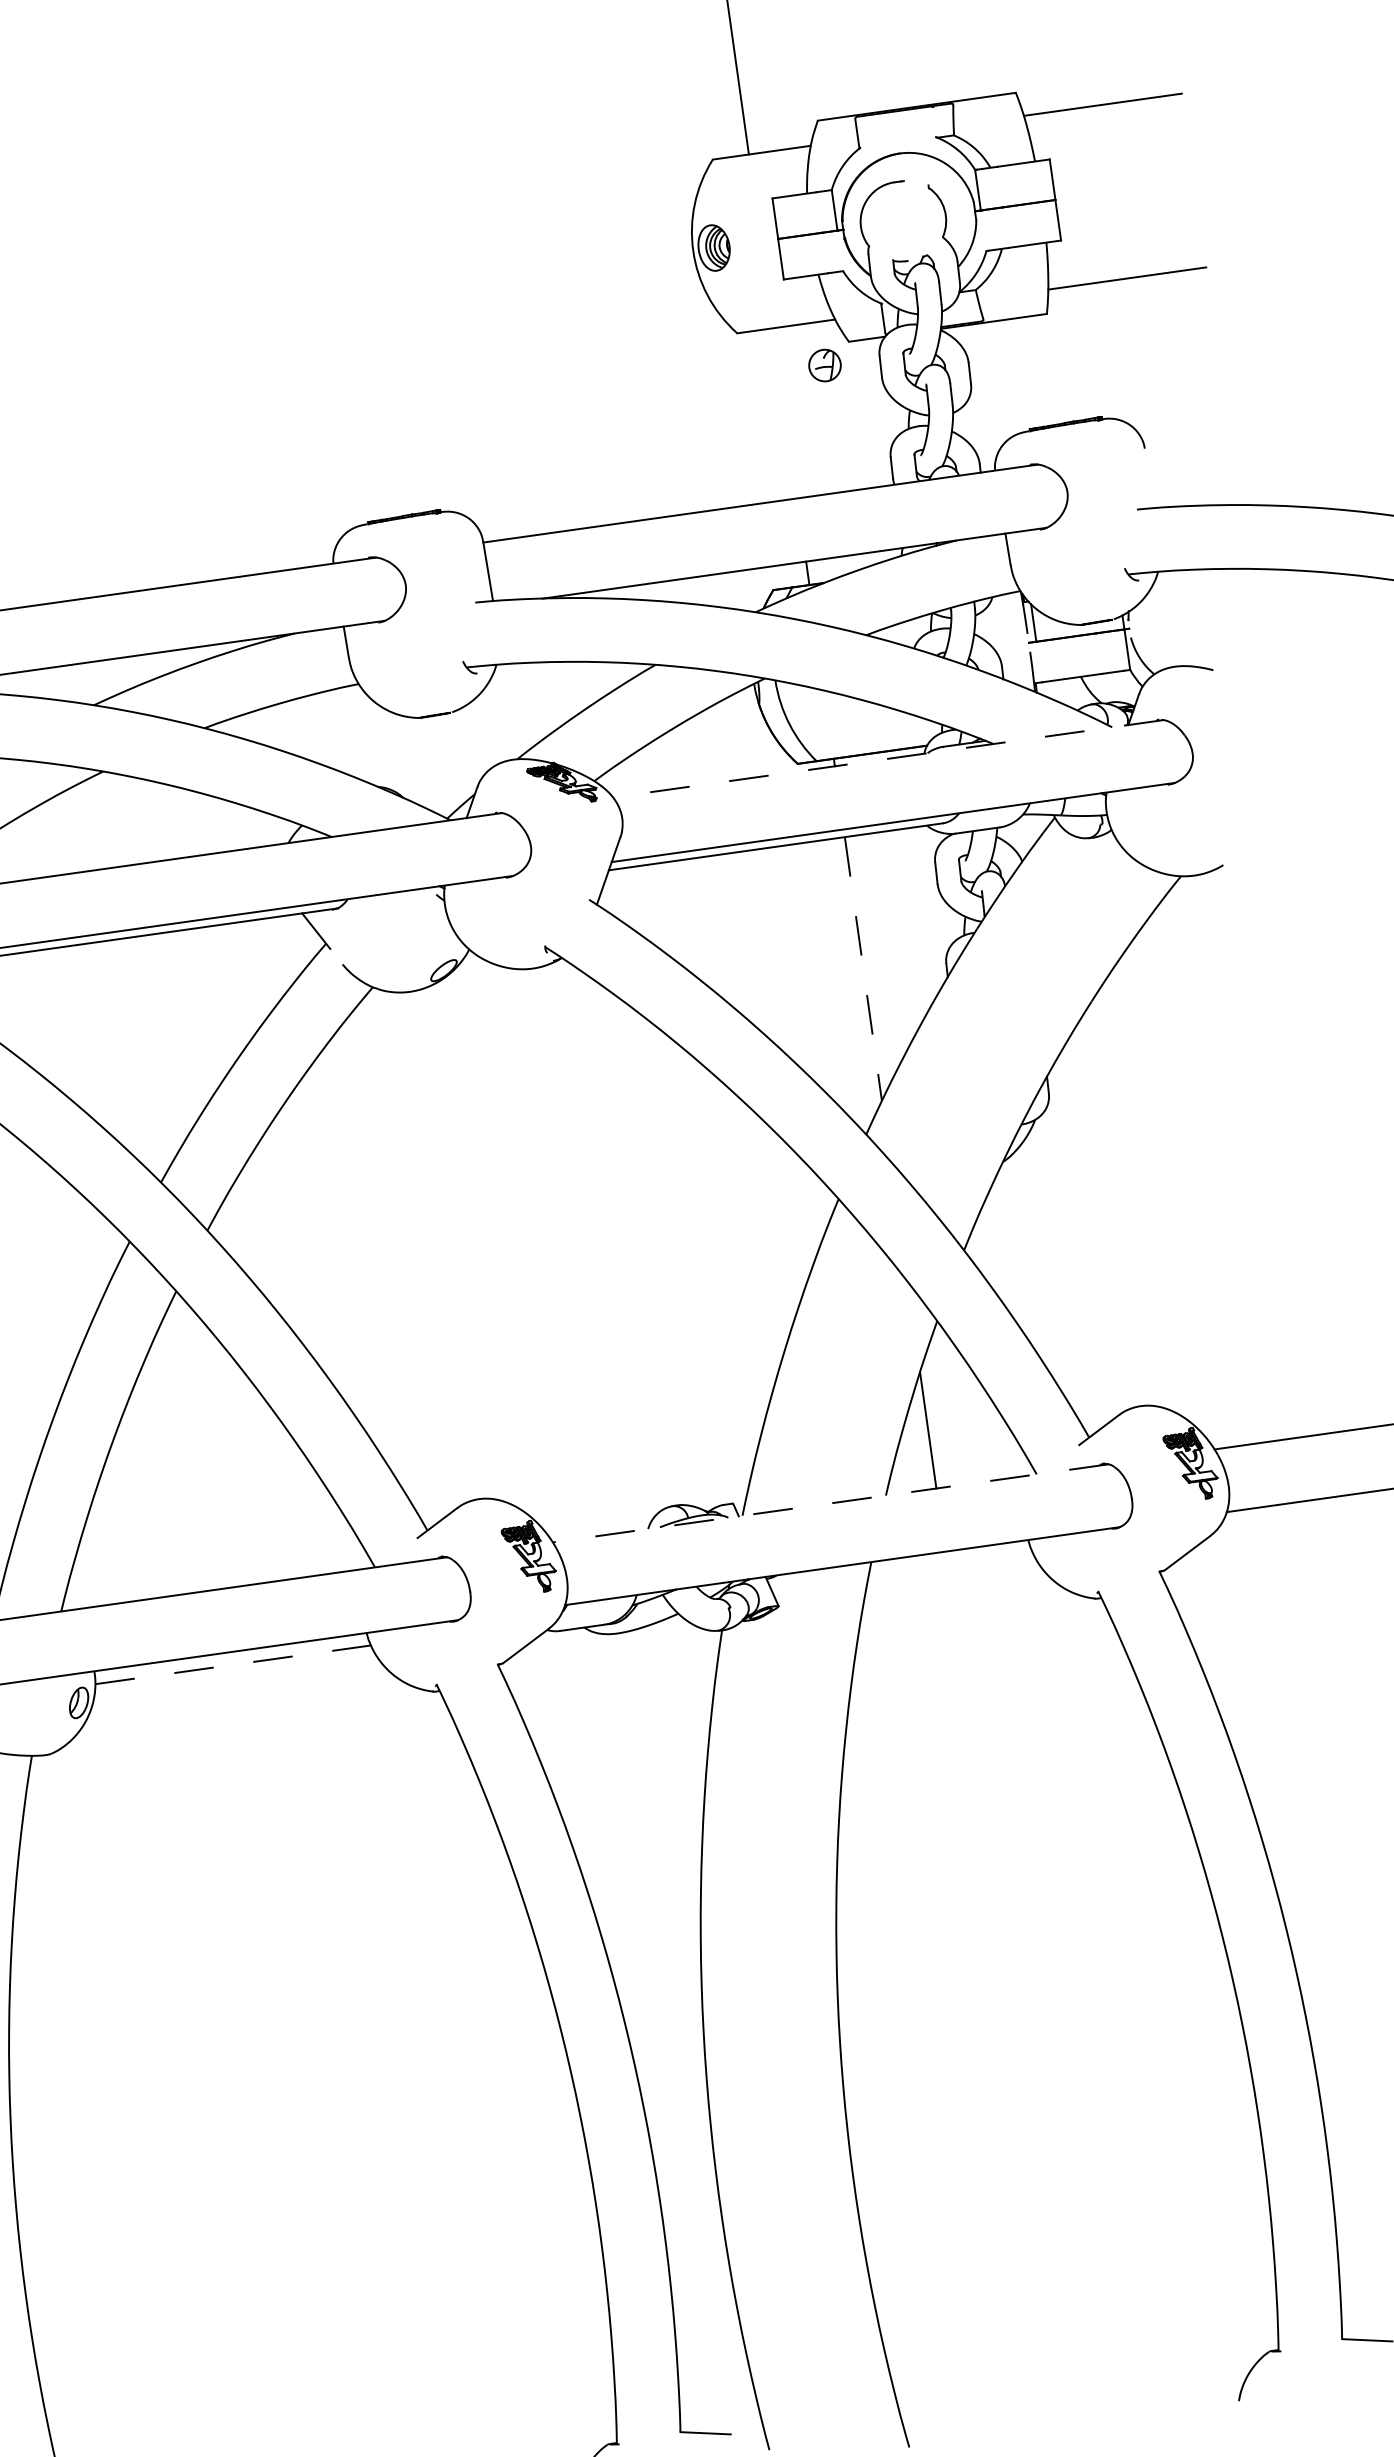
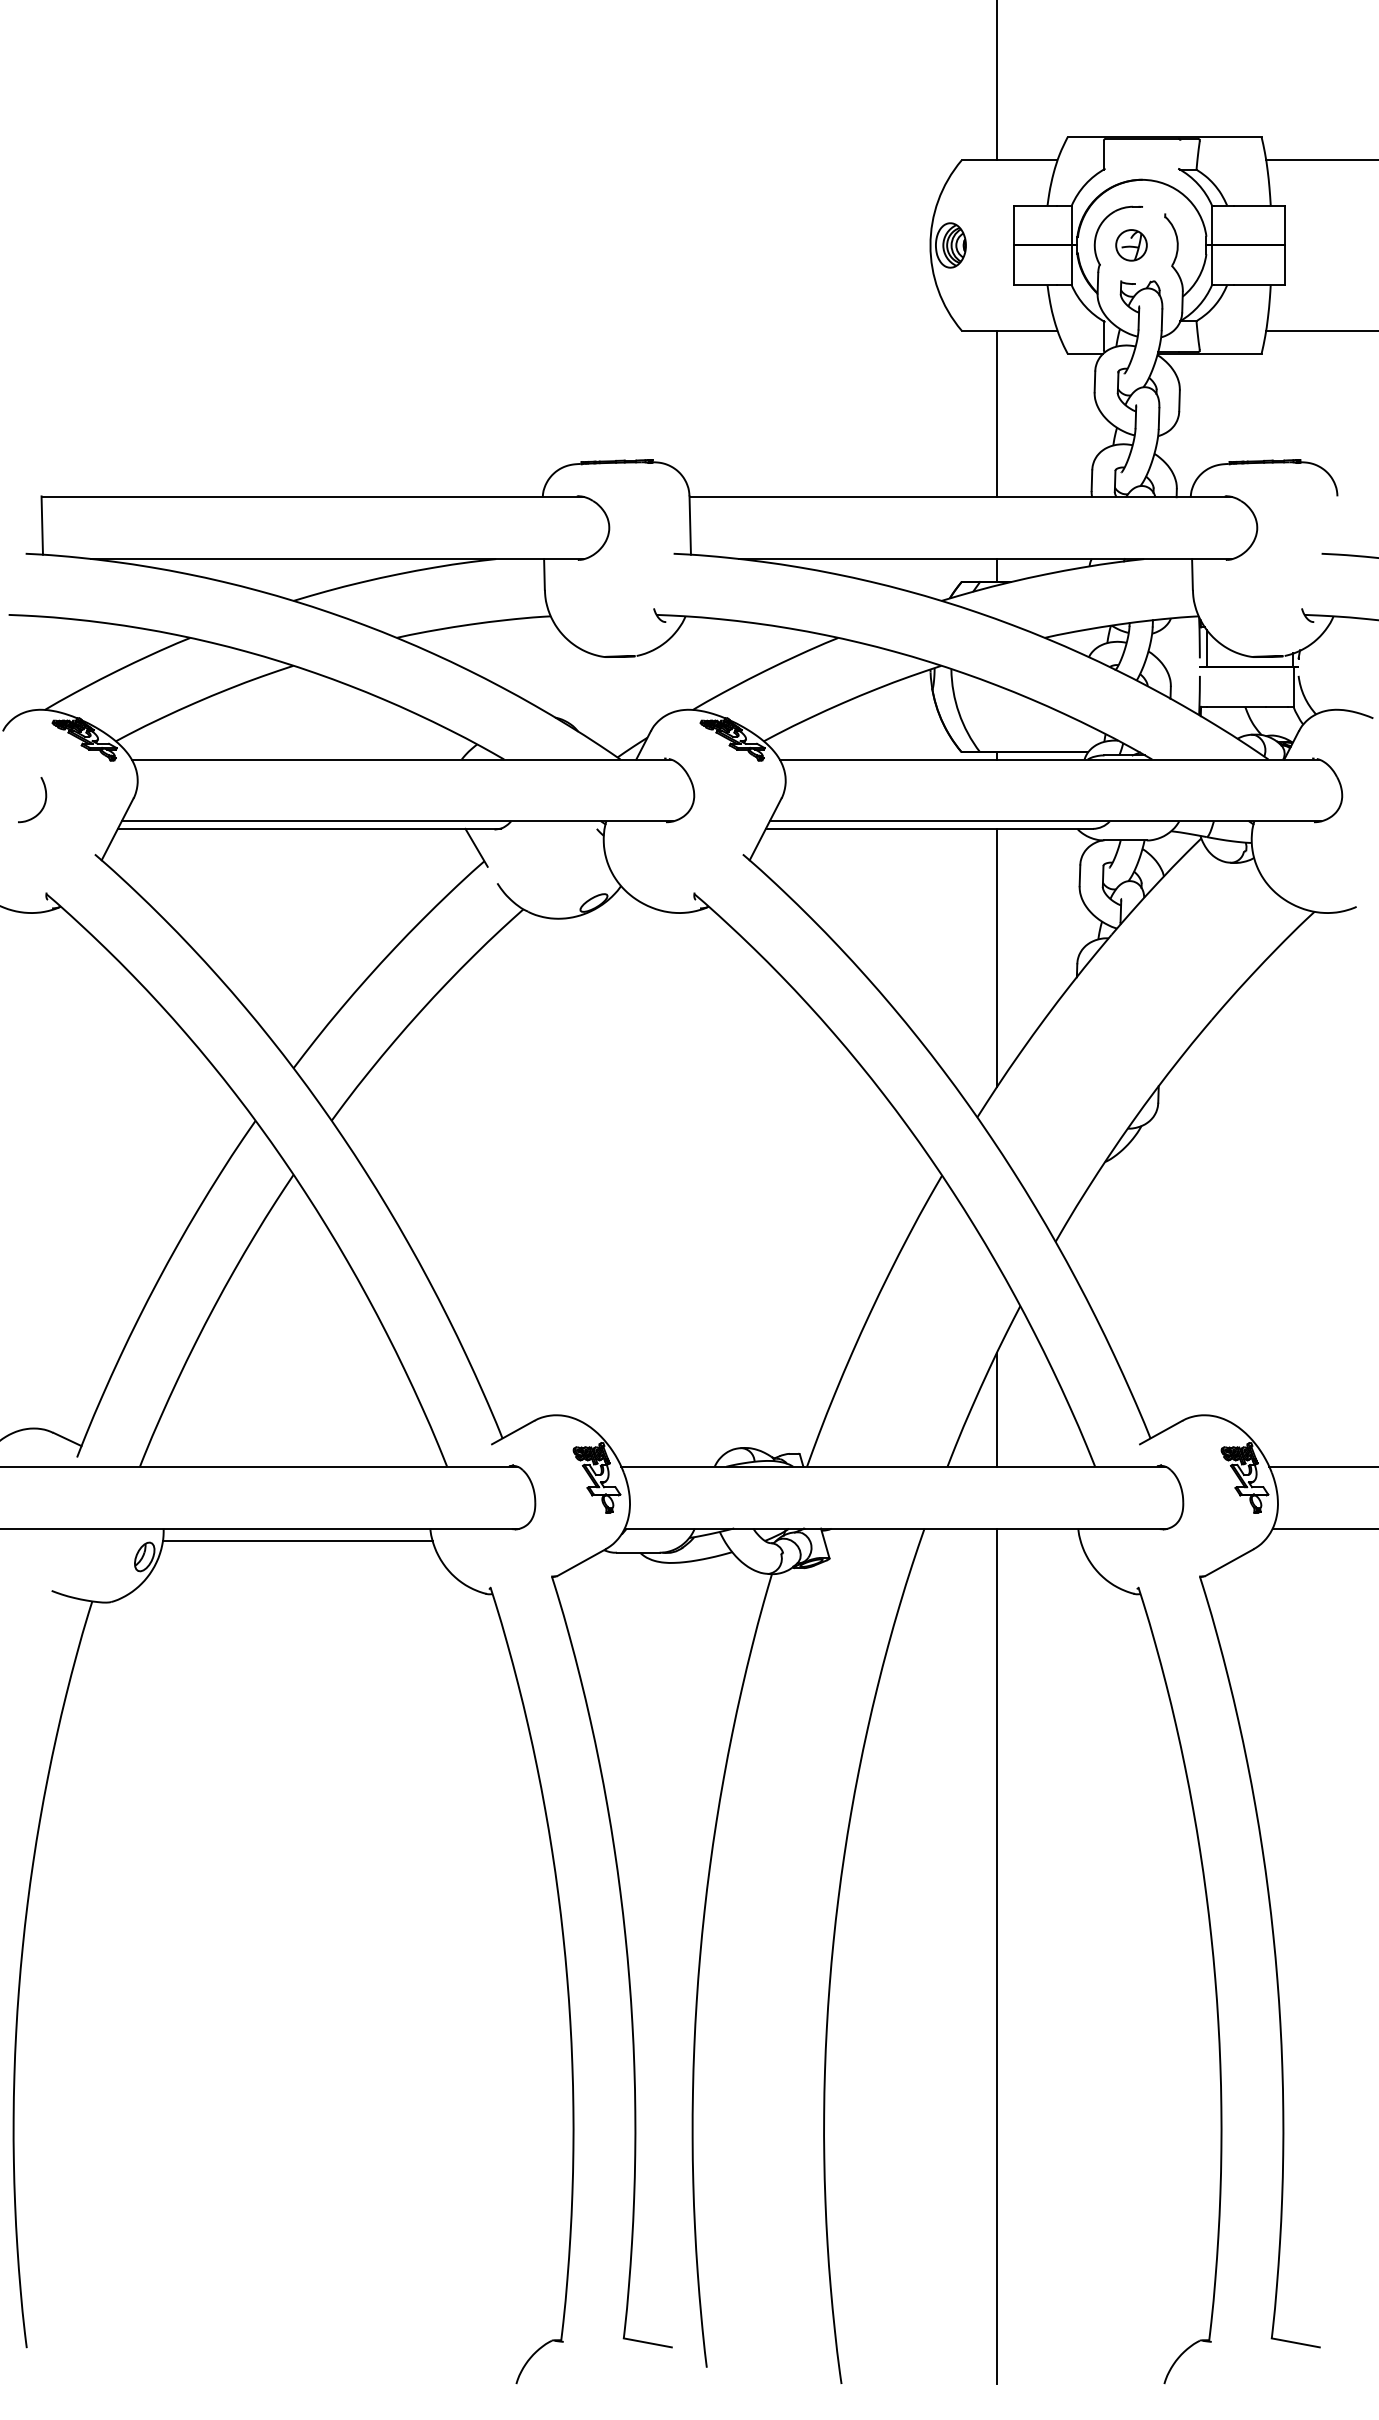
line: (984, 230) -> (1212, 265), added
line: (840, 251) -> (1071, 265), added
part: (825, 365) -> (1131, 245), moved
line: (784, 413) -> (996, 413), added
line: (888, 758) -> (1049, 759), dashed -> solid
line: (863, 969) -> (996, 958), dashed -> solid
line: (829, 1503) -> (892, 1466), dashed -> solid
line: (232, 1665) -> (297, 1541), dashed -> solid
line: (1006, 1988) -> (996, 1956), added

